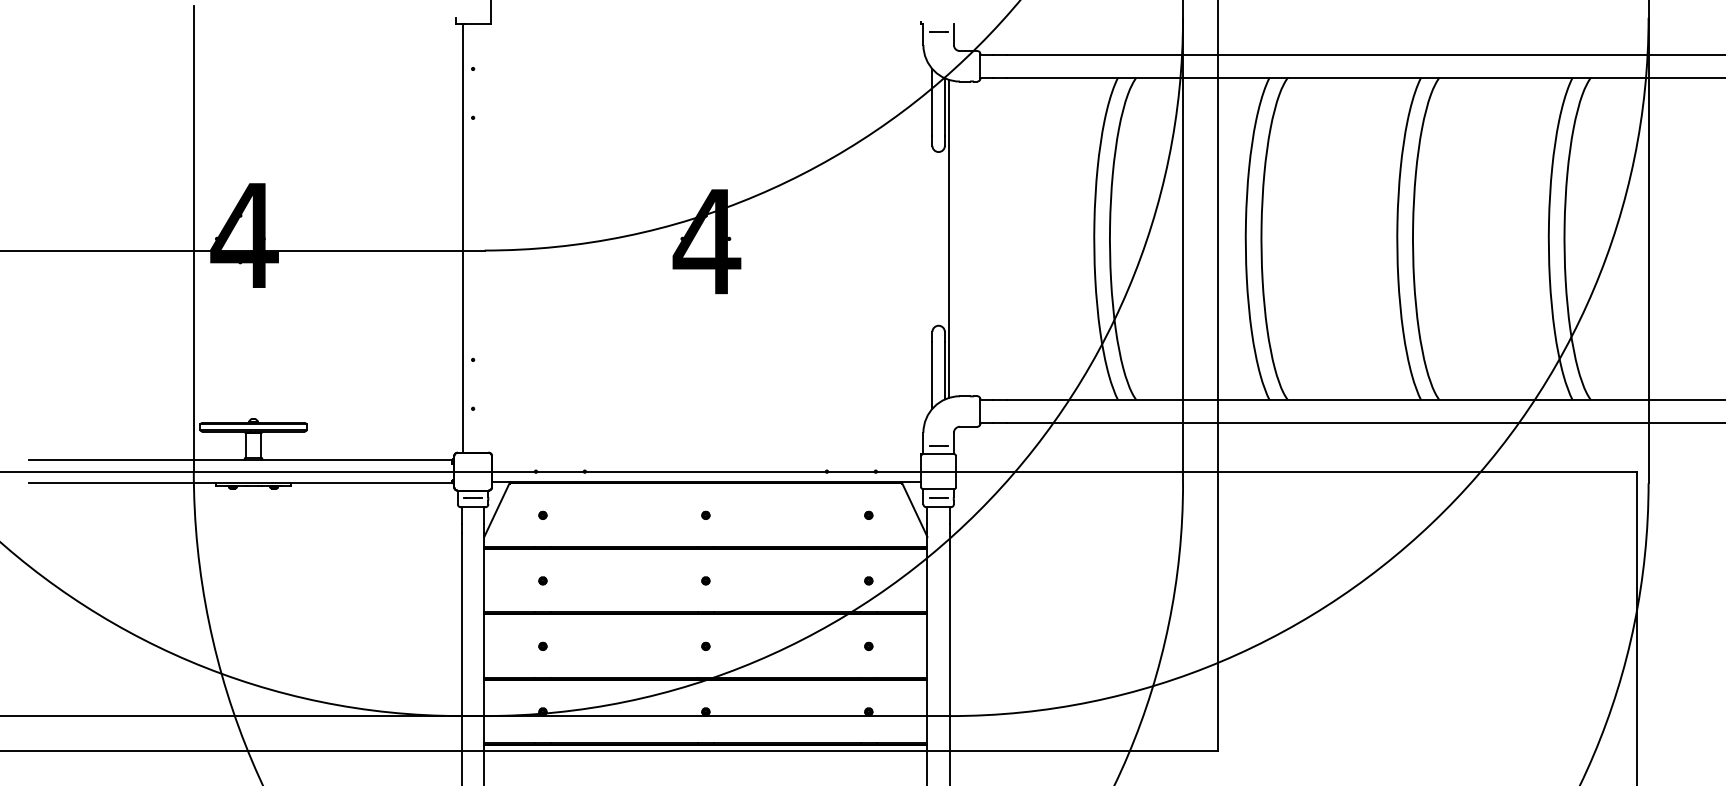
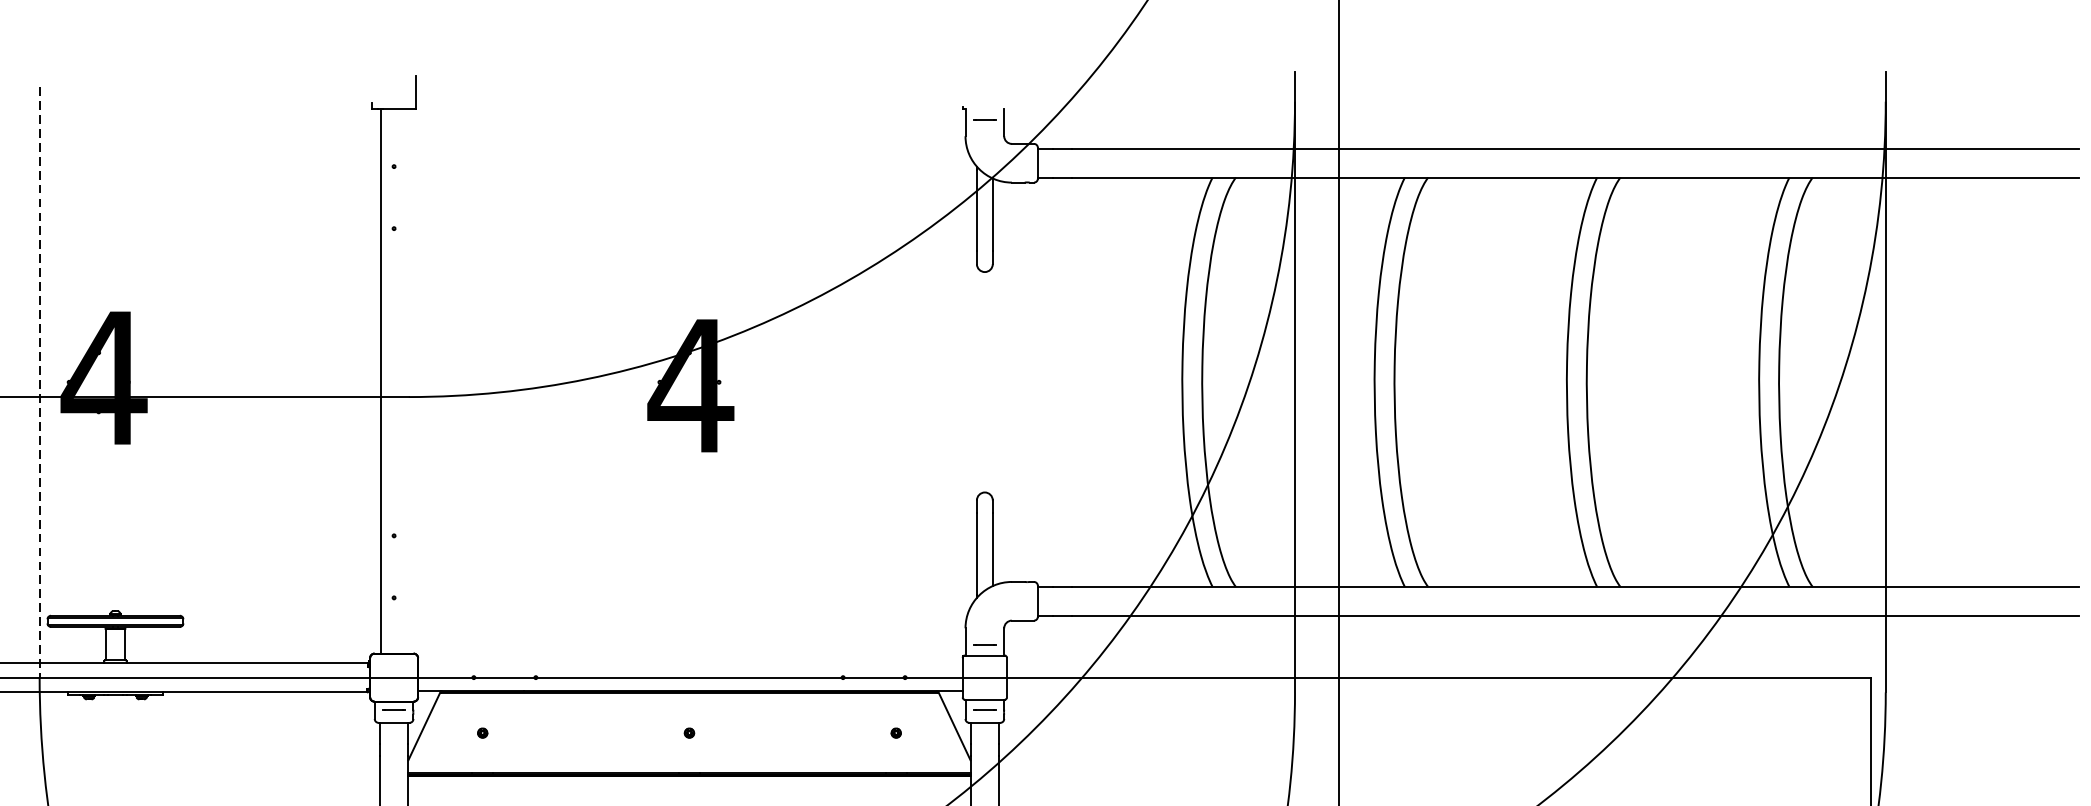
line: (193, 238) -> (39, 381), solid -> dashed
line: (949, 238) -> (998, 381), removed

